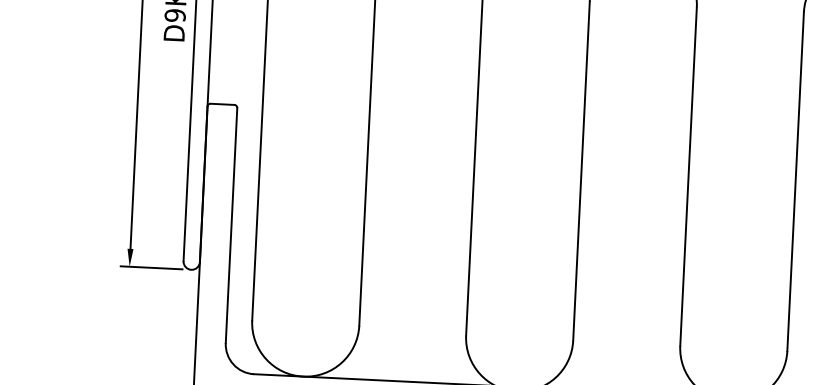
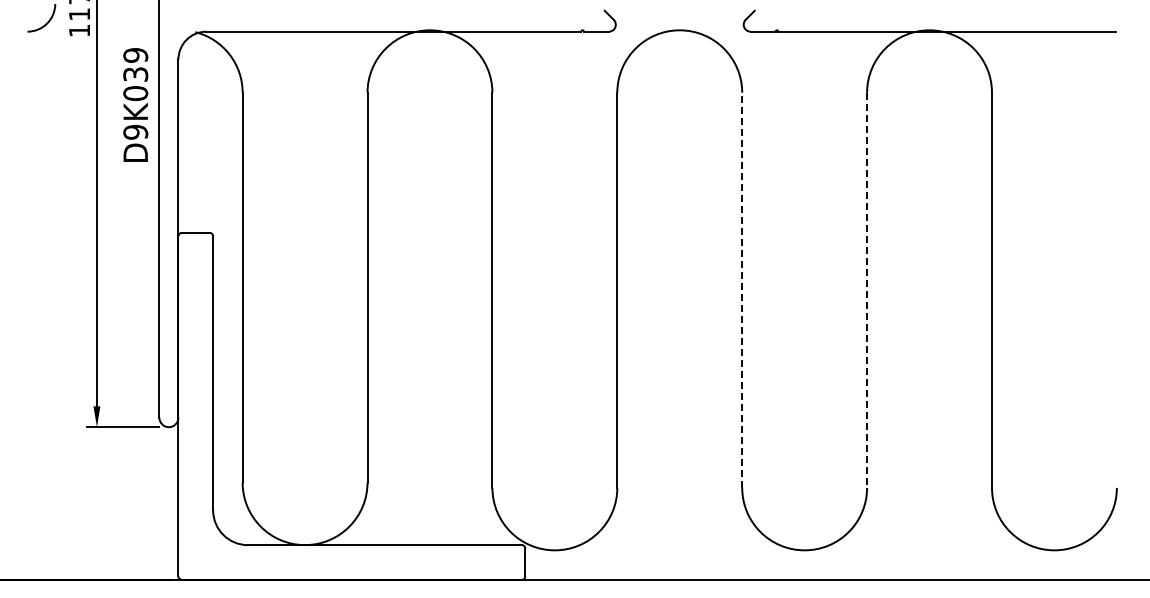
line: (688, 176) -> (742, 290), solid -> dashed
line: (795, 181) -> (867, 290), solid -> dashed

